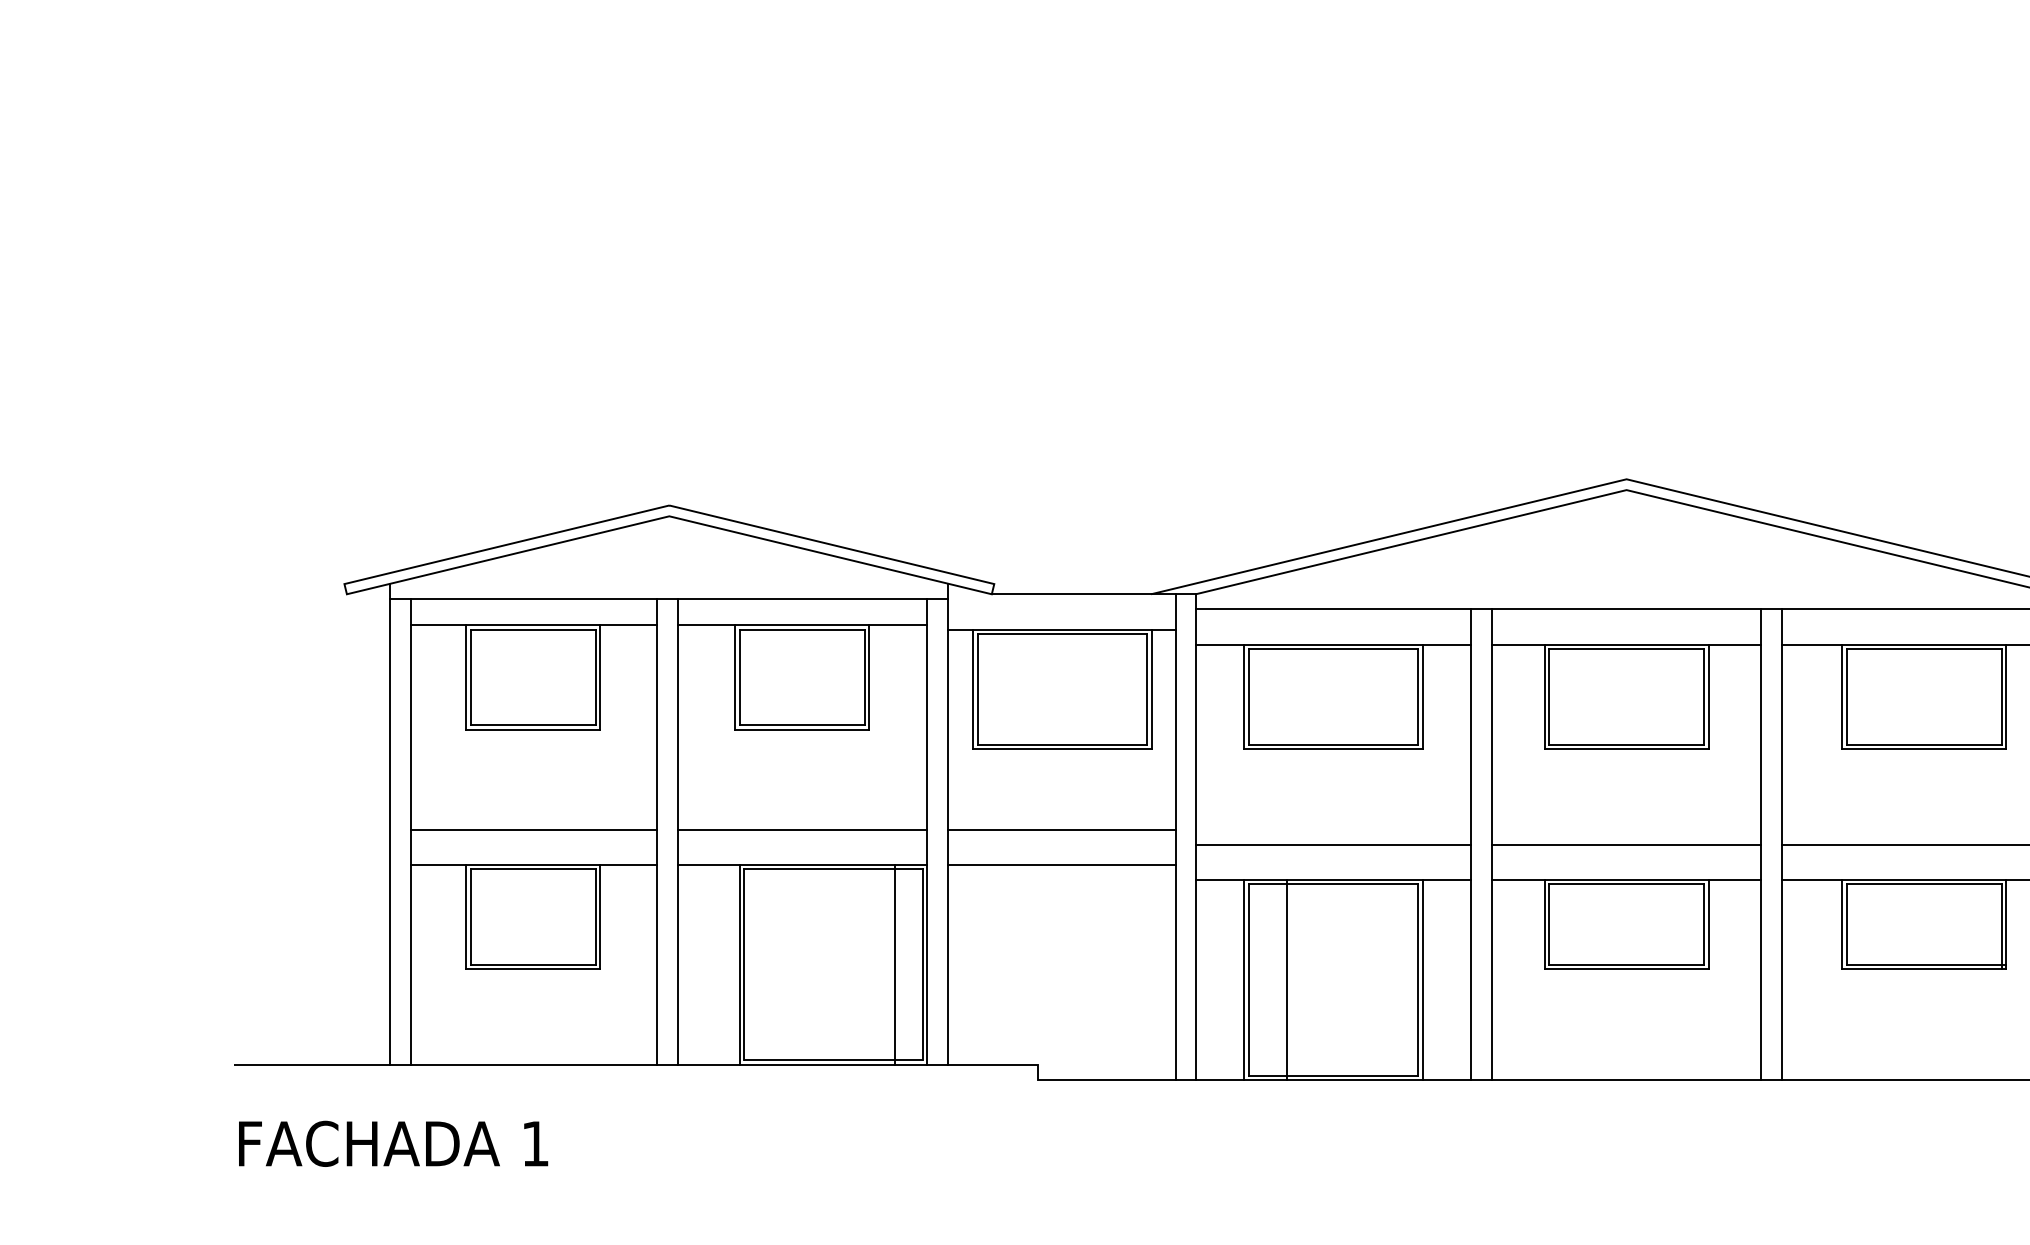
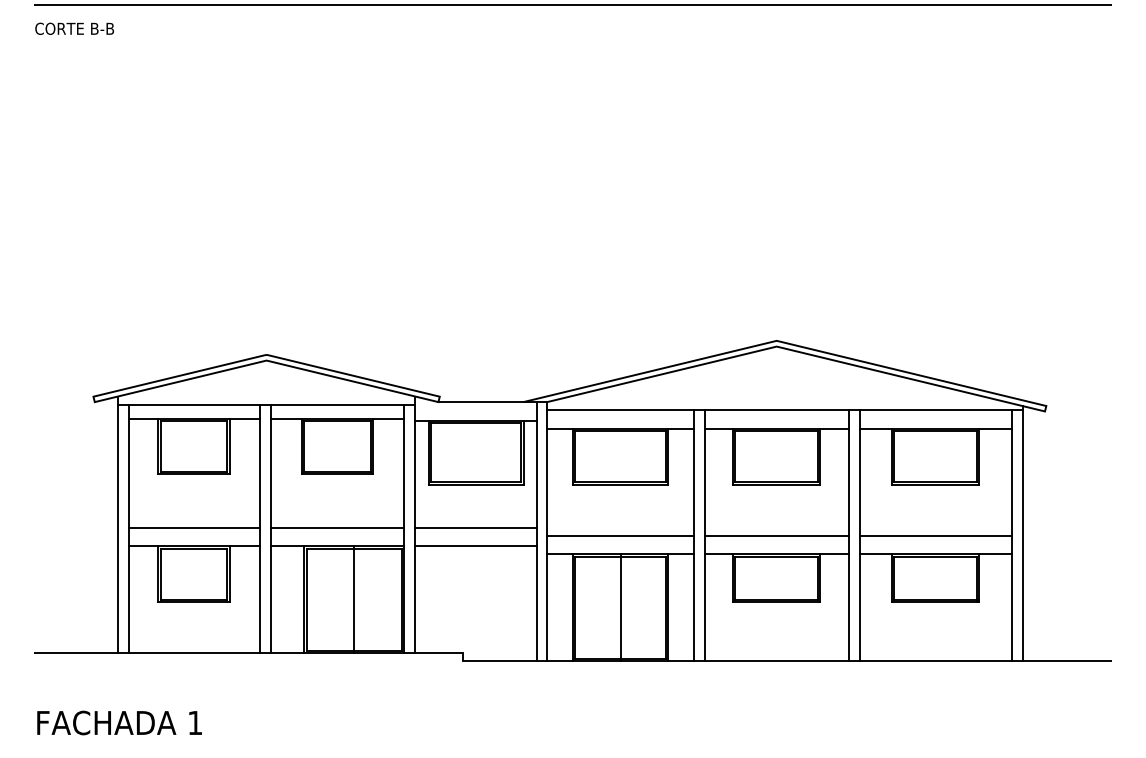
line: (896, 964) -> (354, 599), moved
line: (1286, 979) -> (620, 607), moved
text: (393, 1142) -> (119, 722), moved

